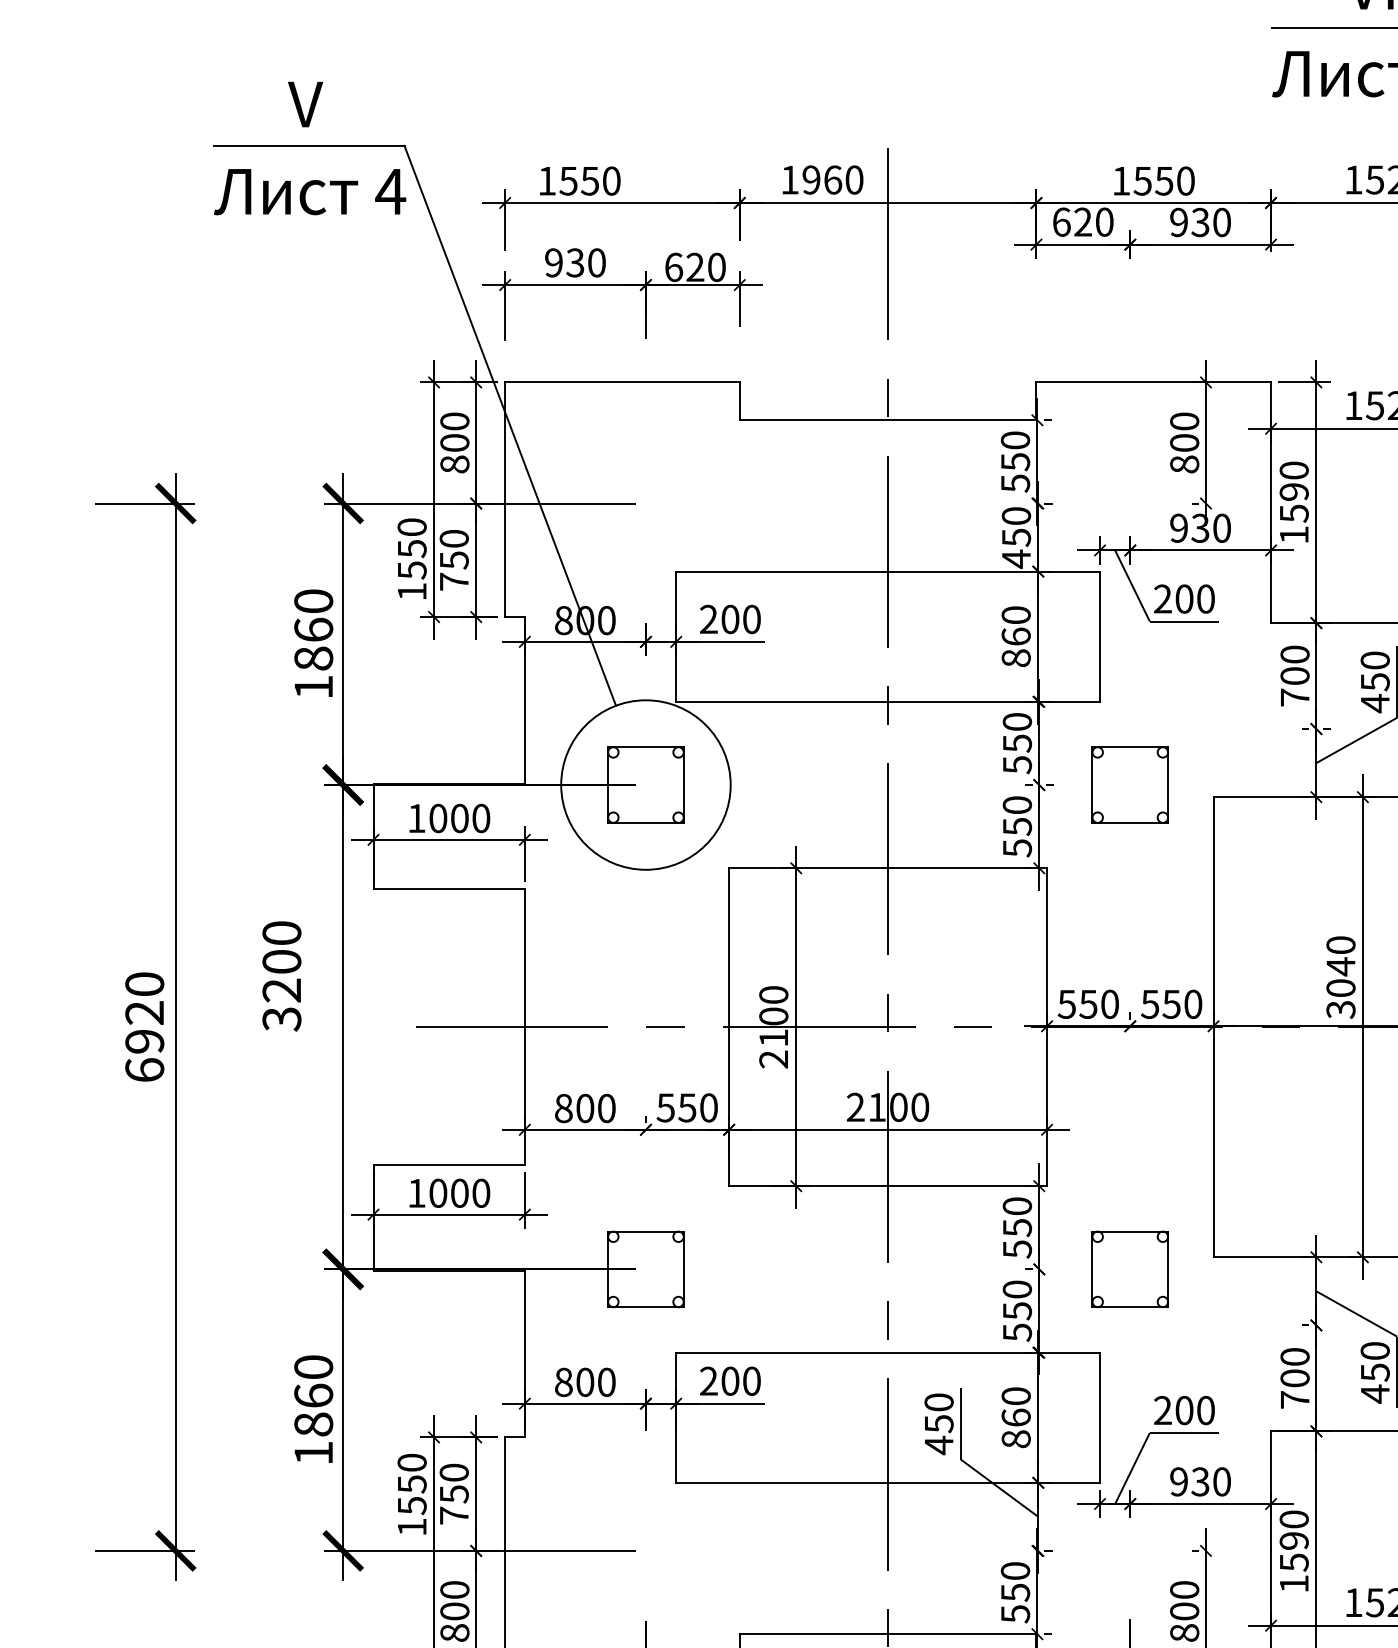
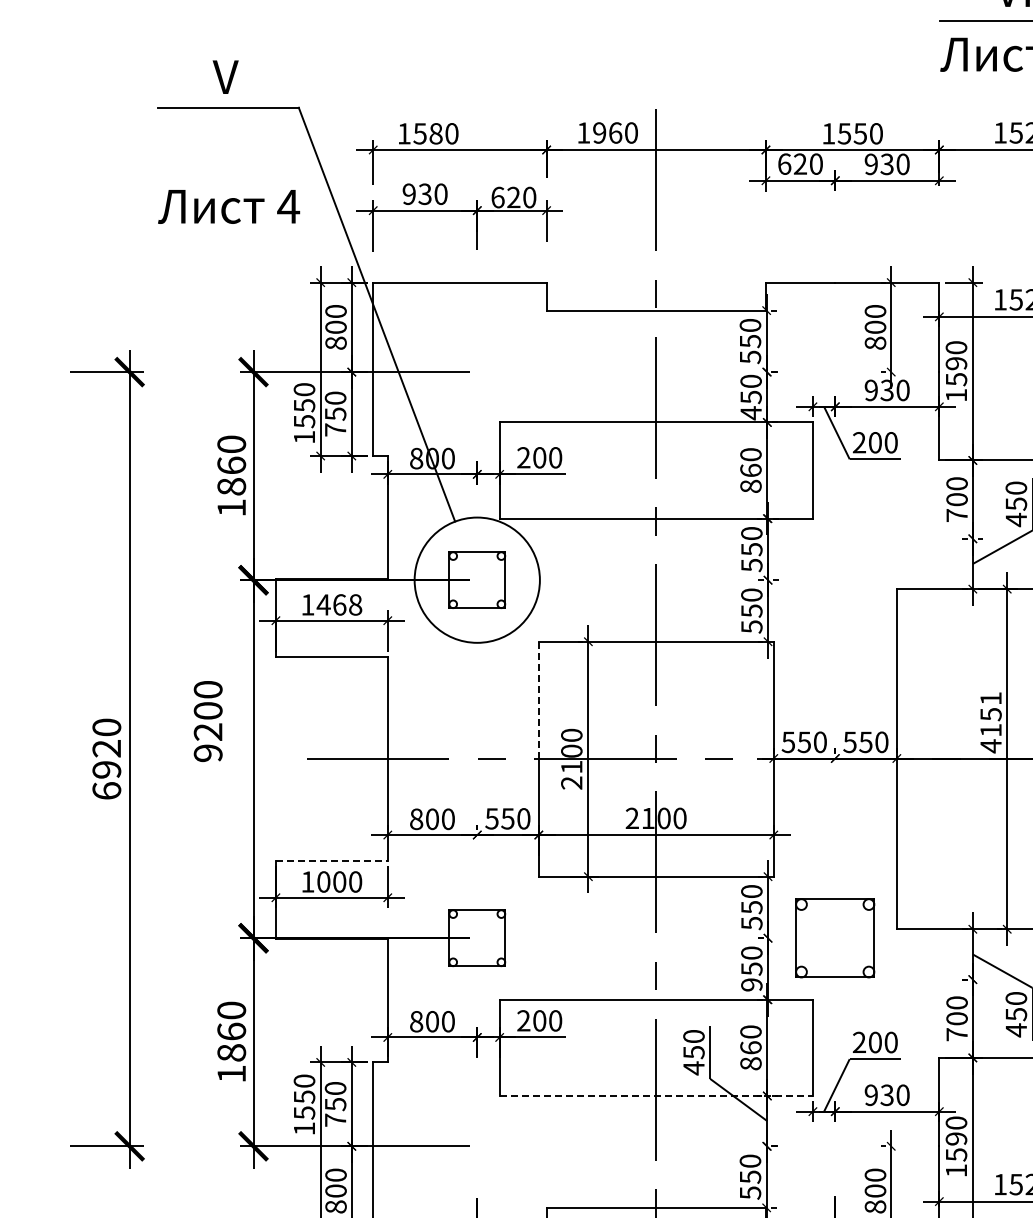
text: (589, 180) -> (435, 133), 1550 -> 1580
text: (310, 191) -> (229, 206), moved
part: (1130, 784) -> (835, 579), removed
text: (459, 817) -> (339, 604), 1000 -> 1468
line: (728, 947) -> (538, 700), solid -> dashed
text: (1340, 977) -> (990, 722), 3040 -> 4151
text: (282, 1019) -> (208, 753), 3200 -> 9200
line: (448, 1165) -> (331, 861), solid -> dashed
part: (1130, 1268) -> (835, 937), size x1.4
text: (1016, 1332) -> (751, 984), 550 -> 950
line: (888, 1482) -> (656, 1095), solid -> dashed

